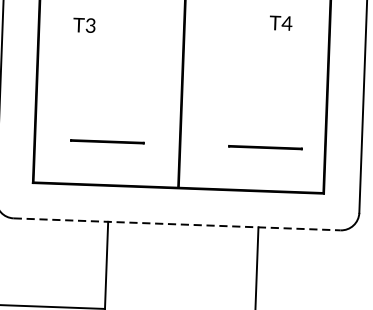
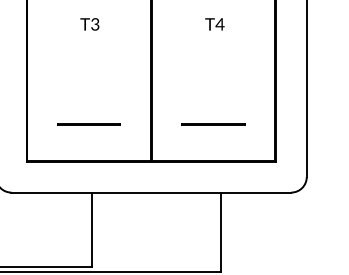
text: (280, 23) -> (214, 24), moved
text: (83, 25) -> (89, 24), moved
line: (265, 147) -> (213, 124), moved
line: (177, 224) -> (151, 192), dashed -> solid

